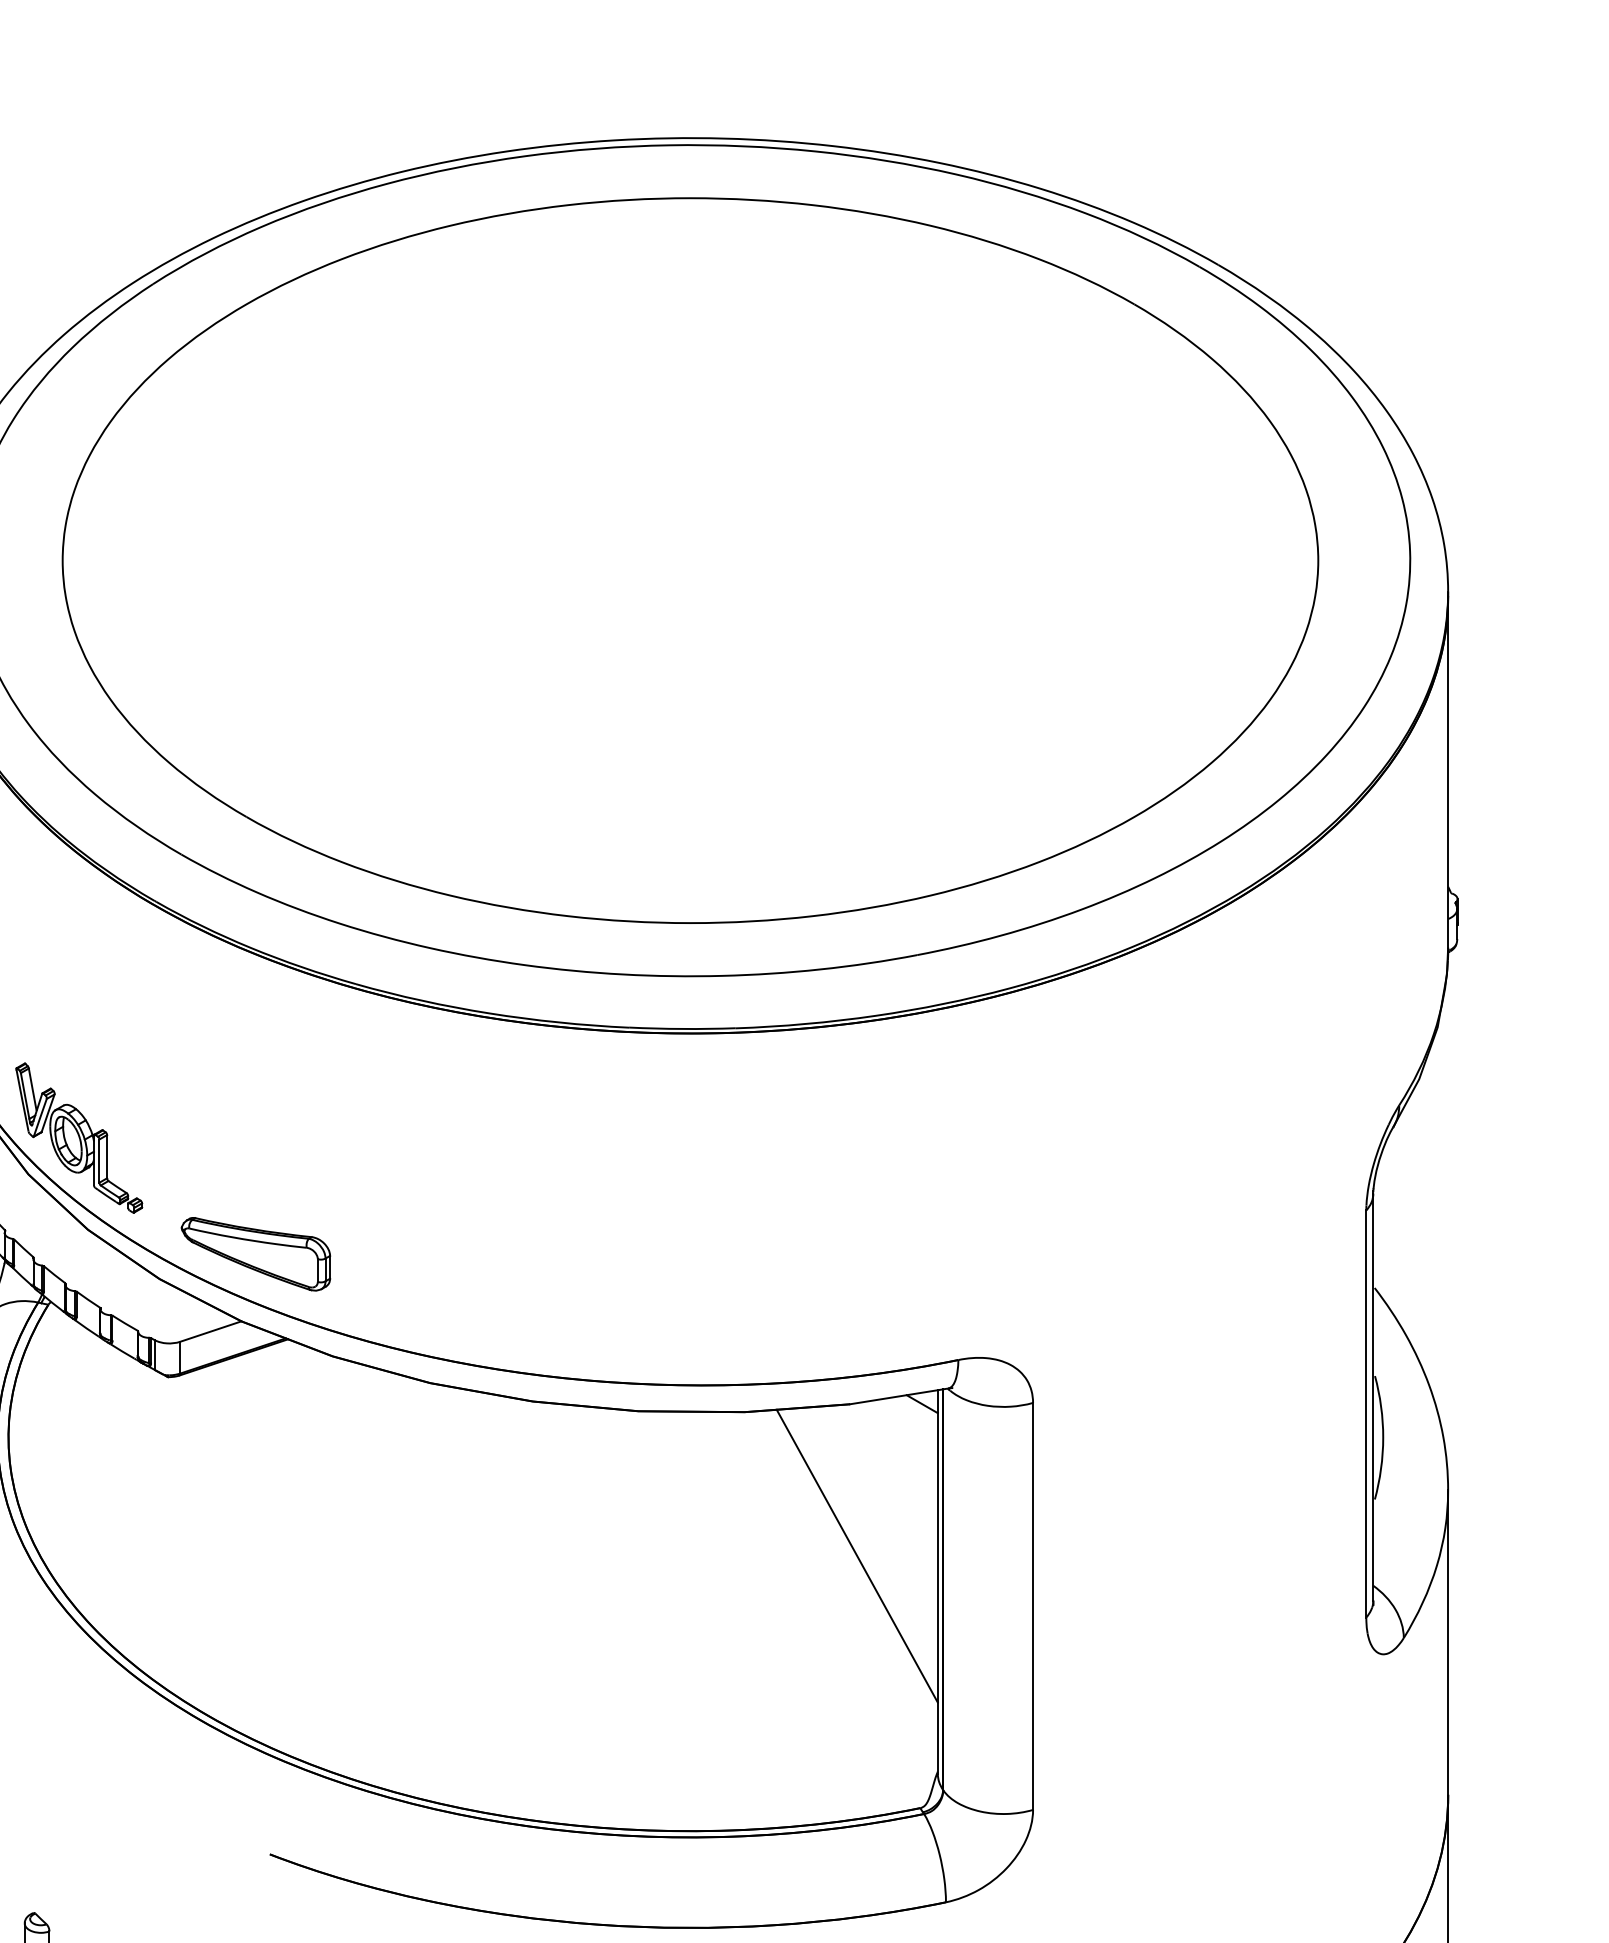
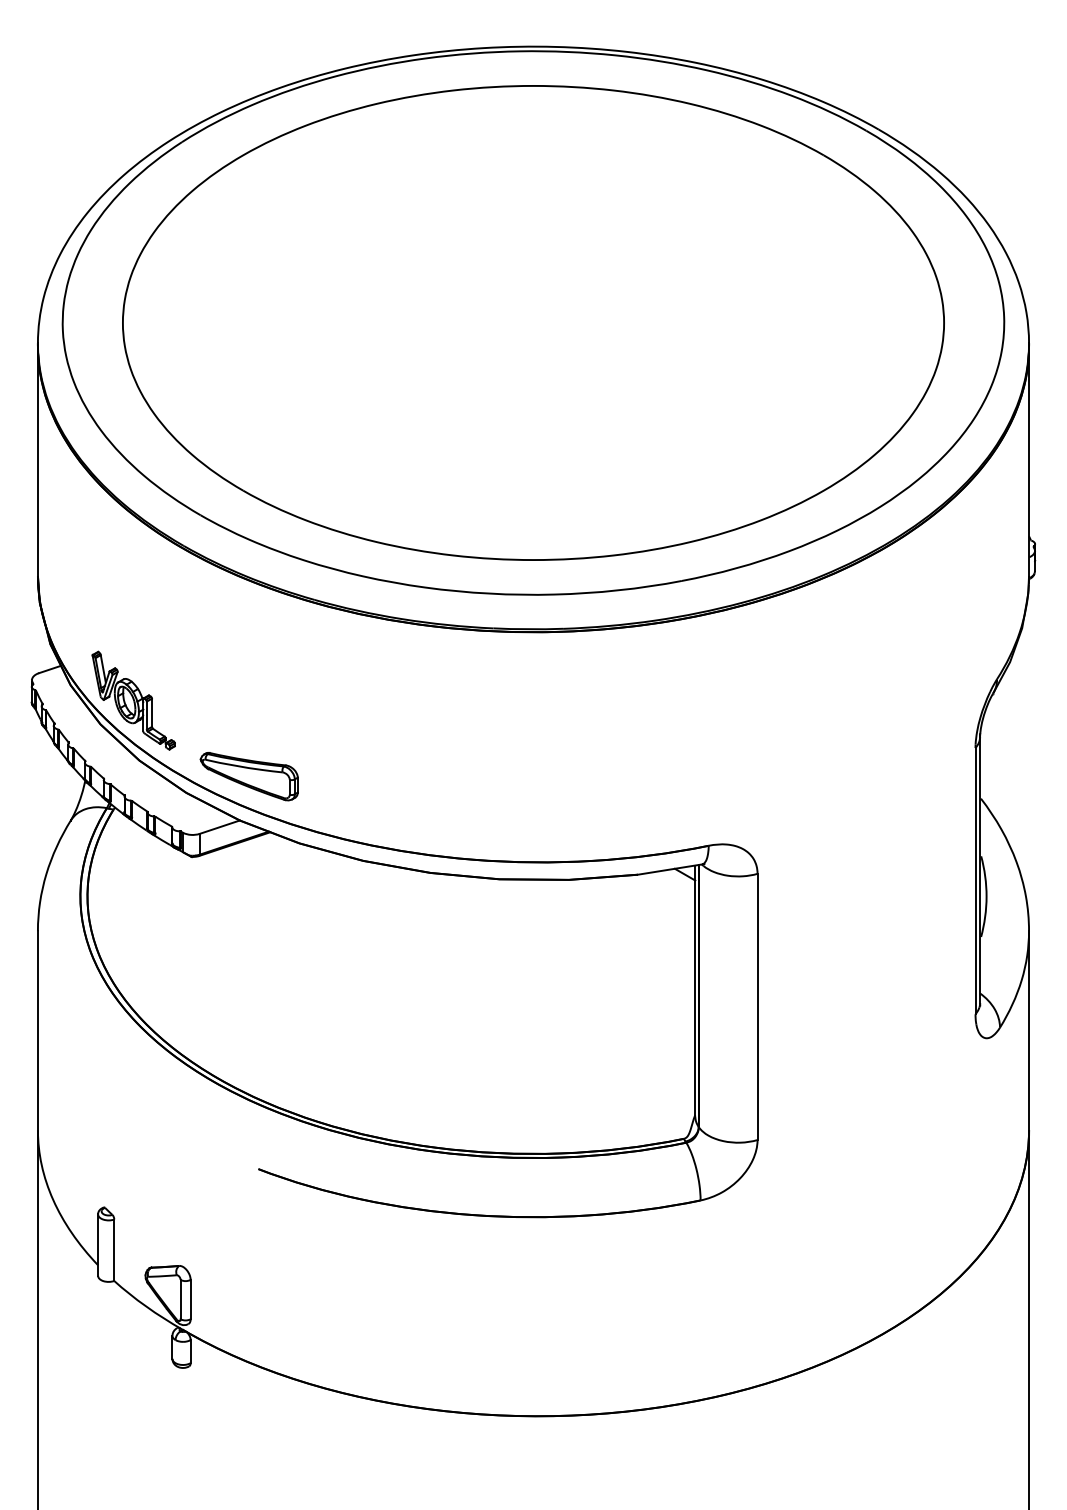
line: (857, 1555) -> (642, 973), removed

